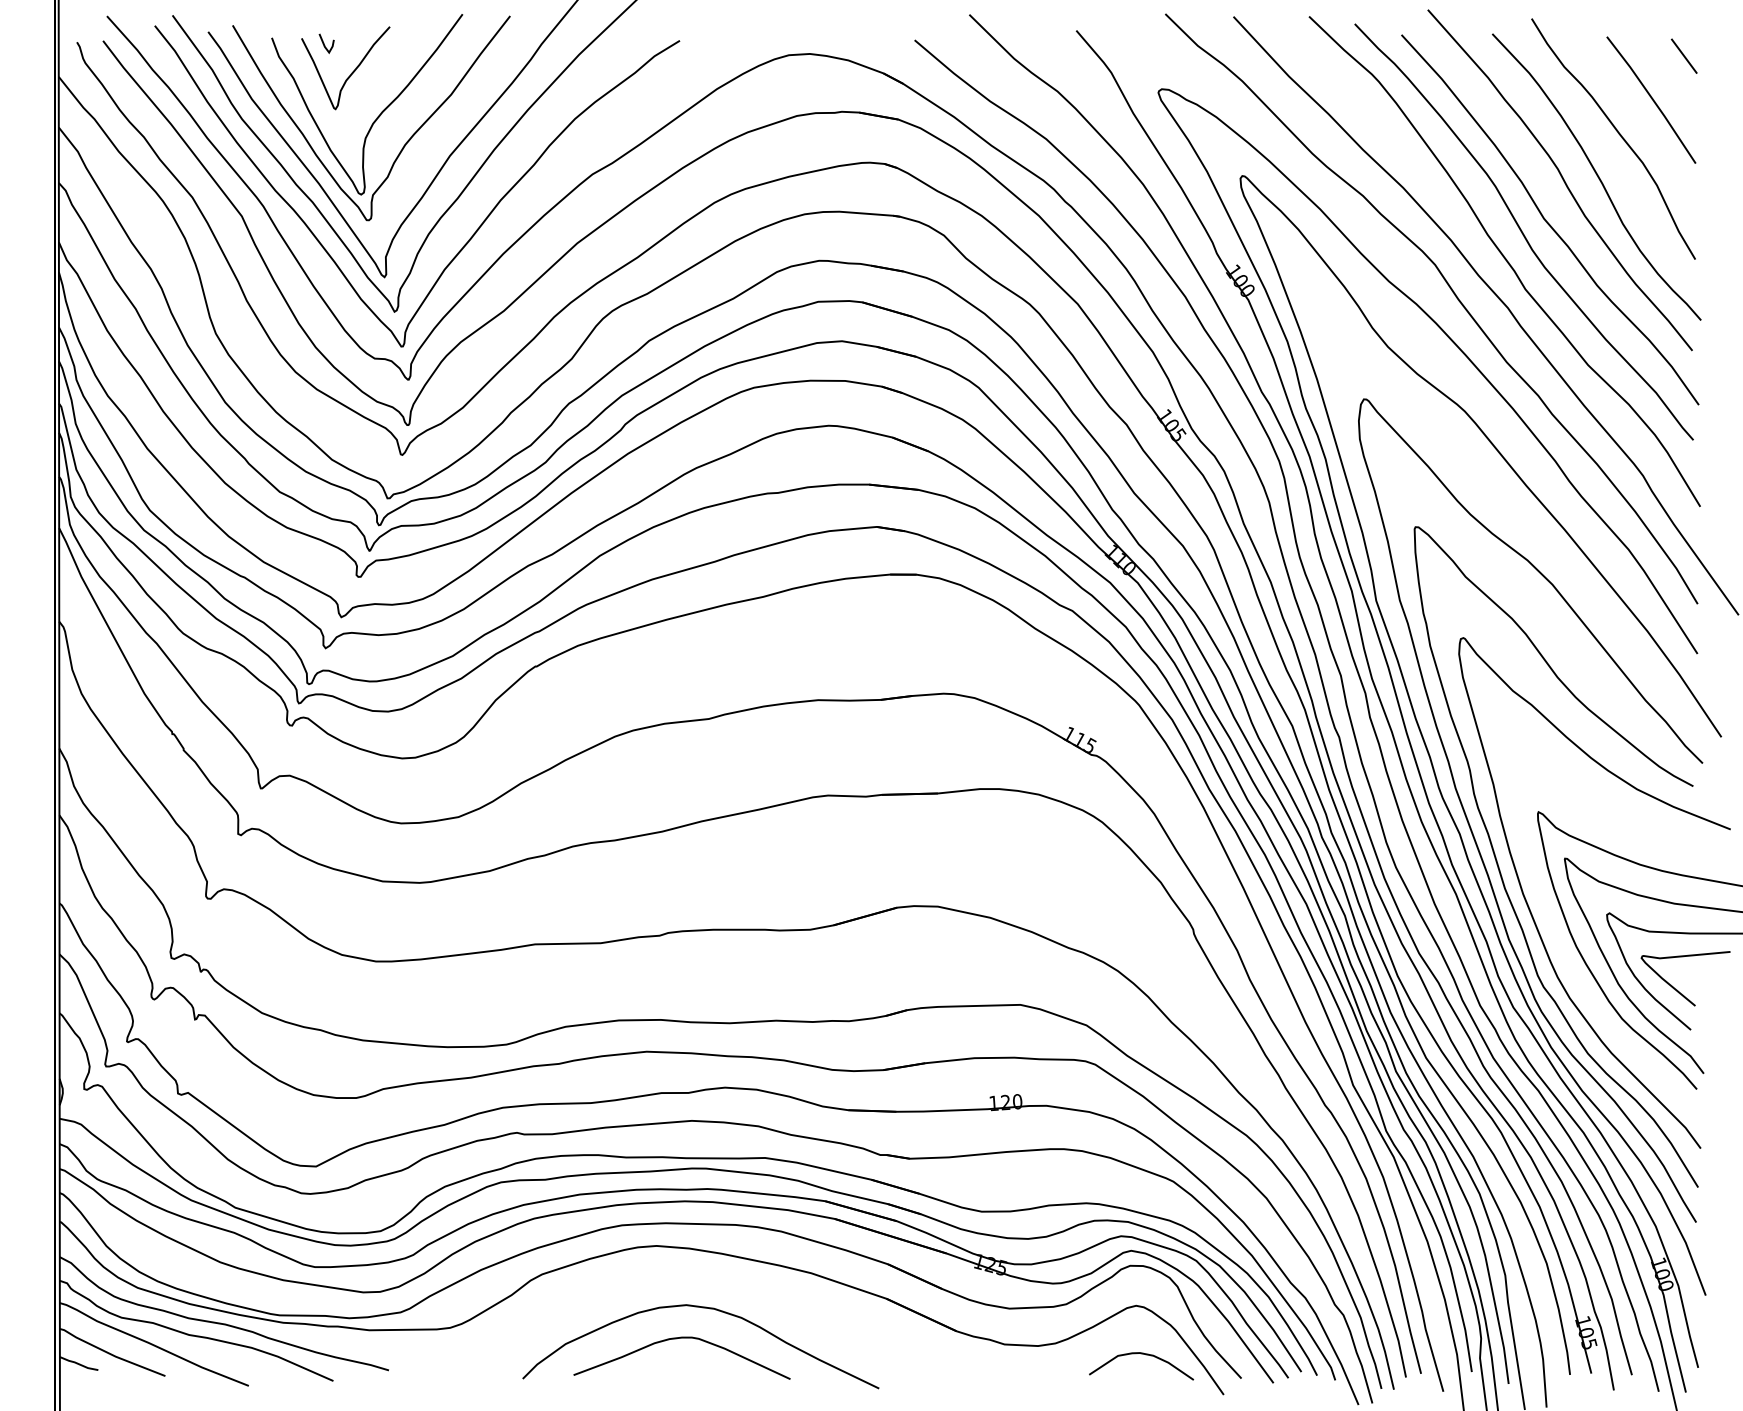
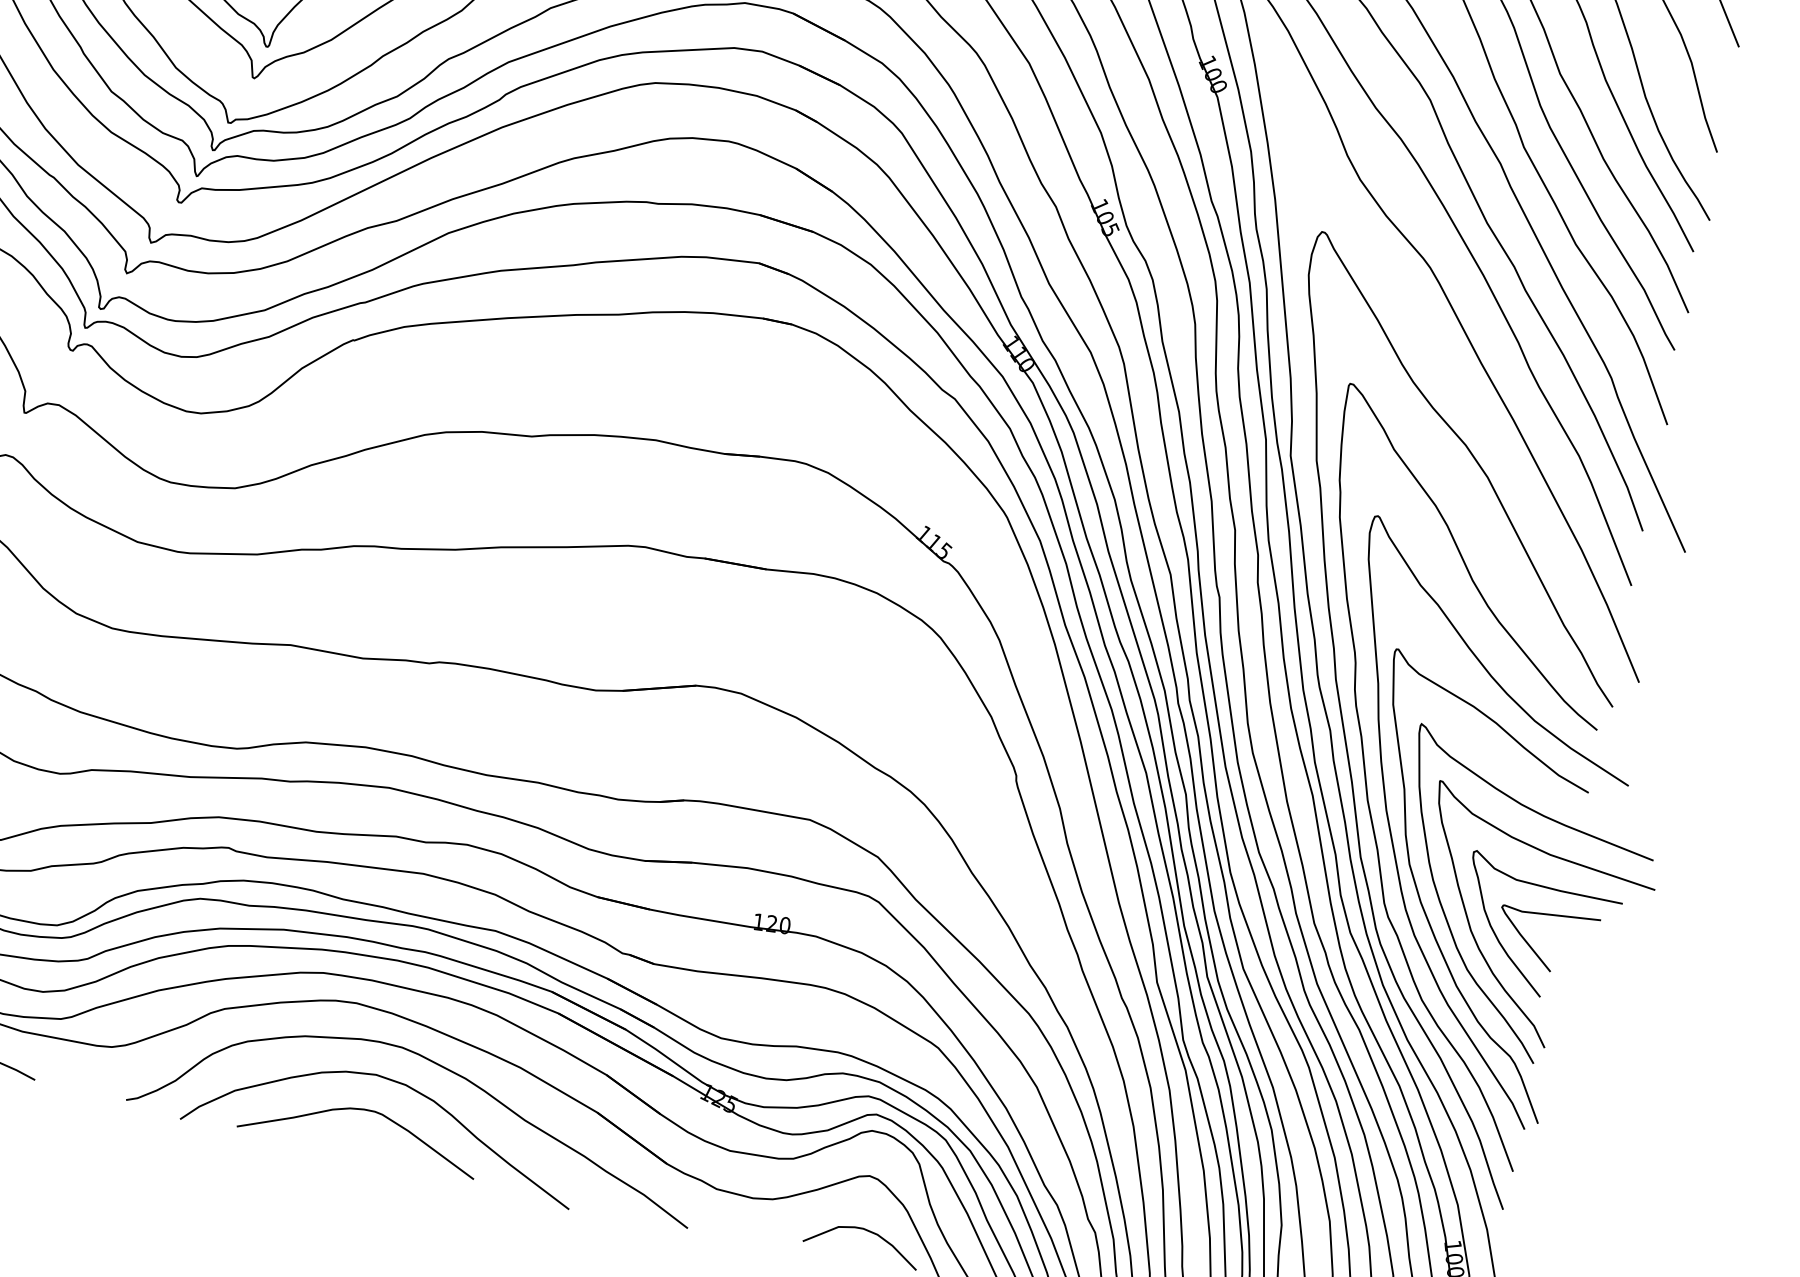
curve: (1568, 963) -> (1420, 896), added
curve: (739, 1286) -> (438, 1066), added

